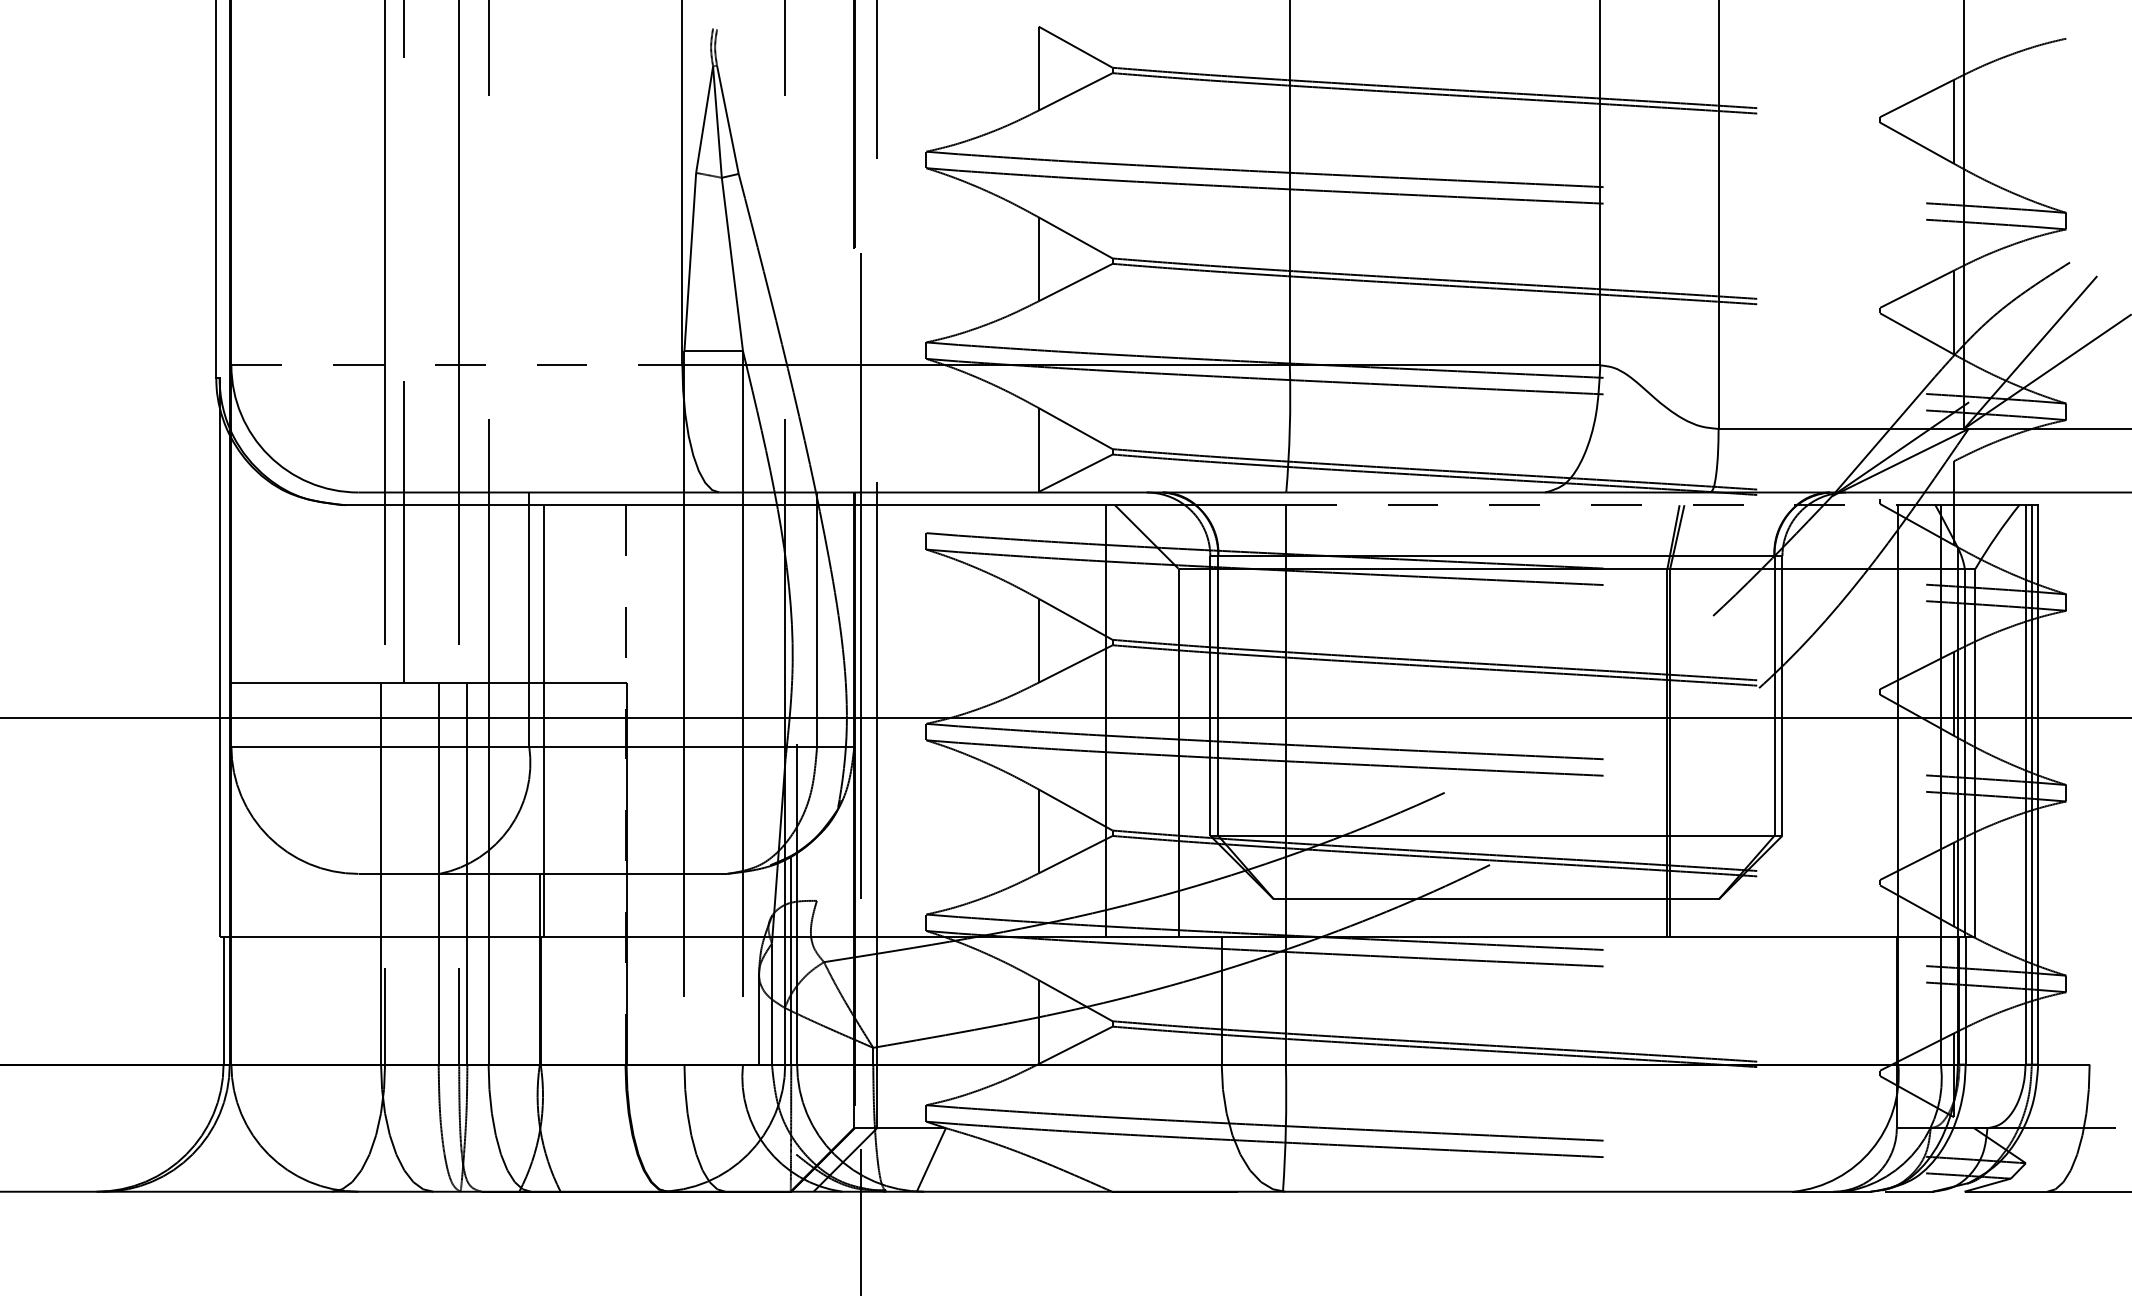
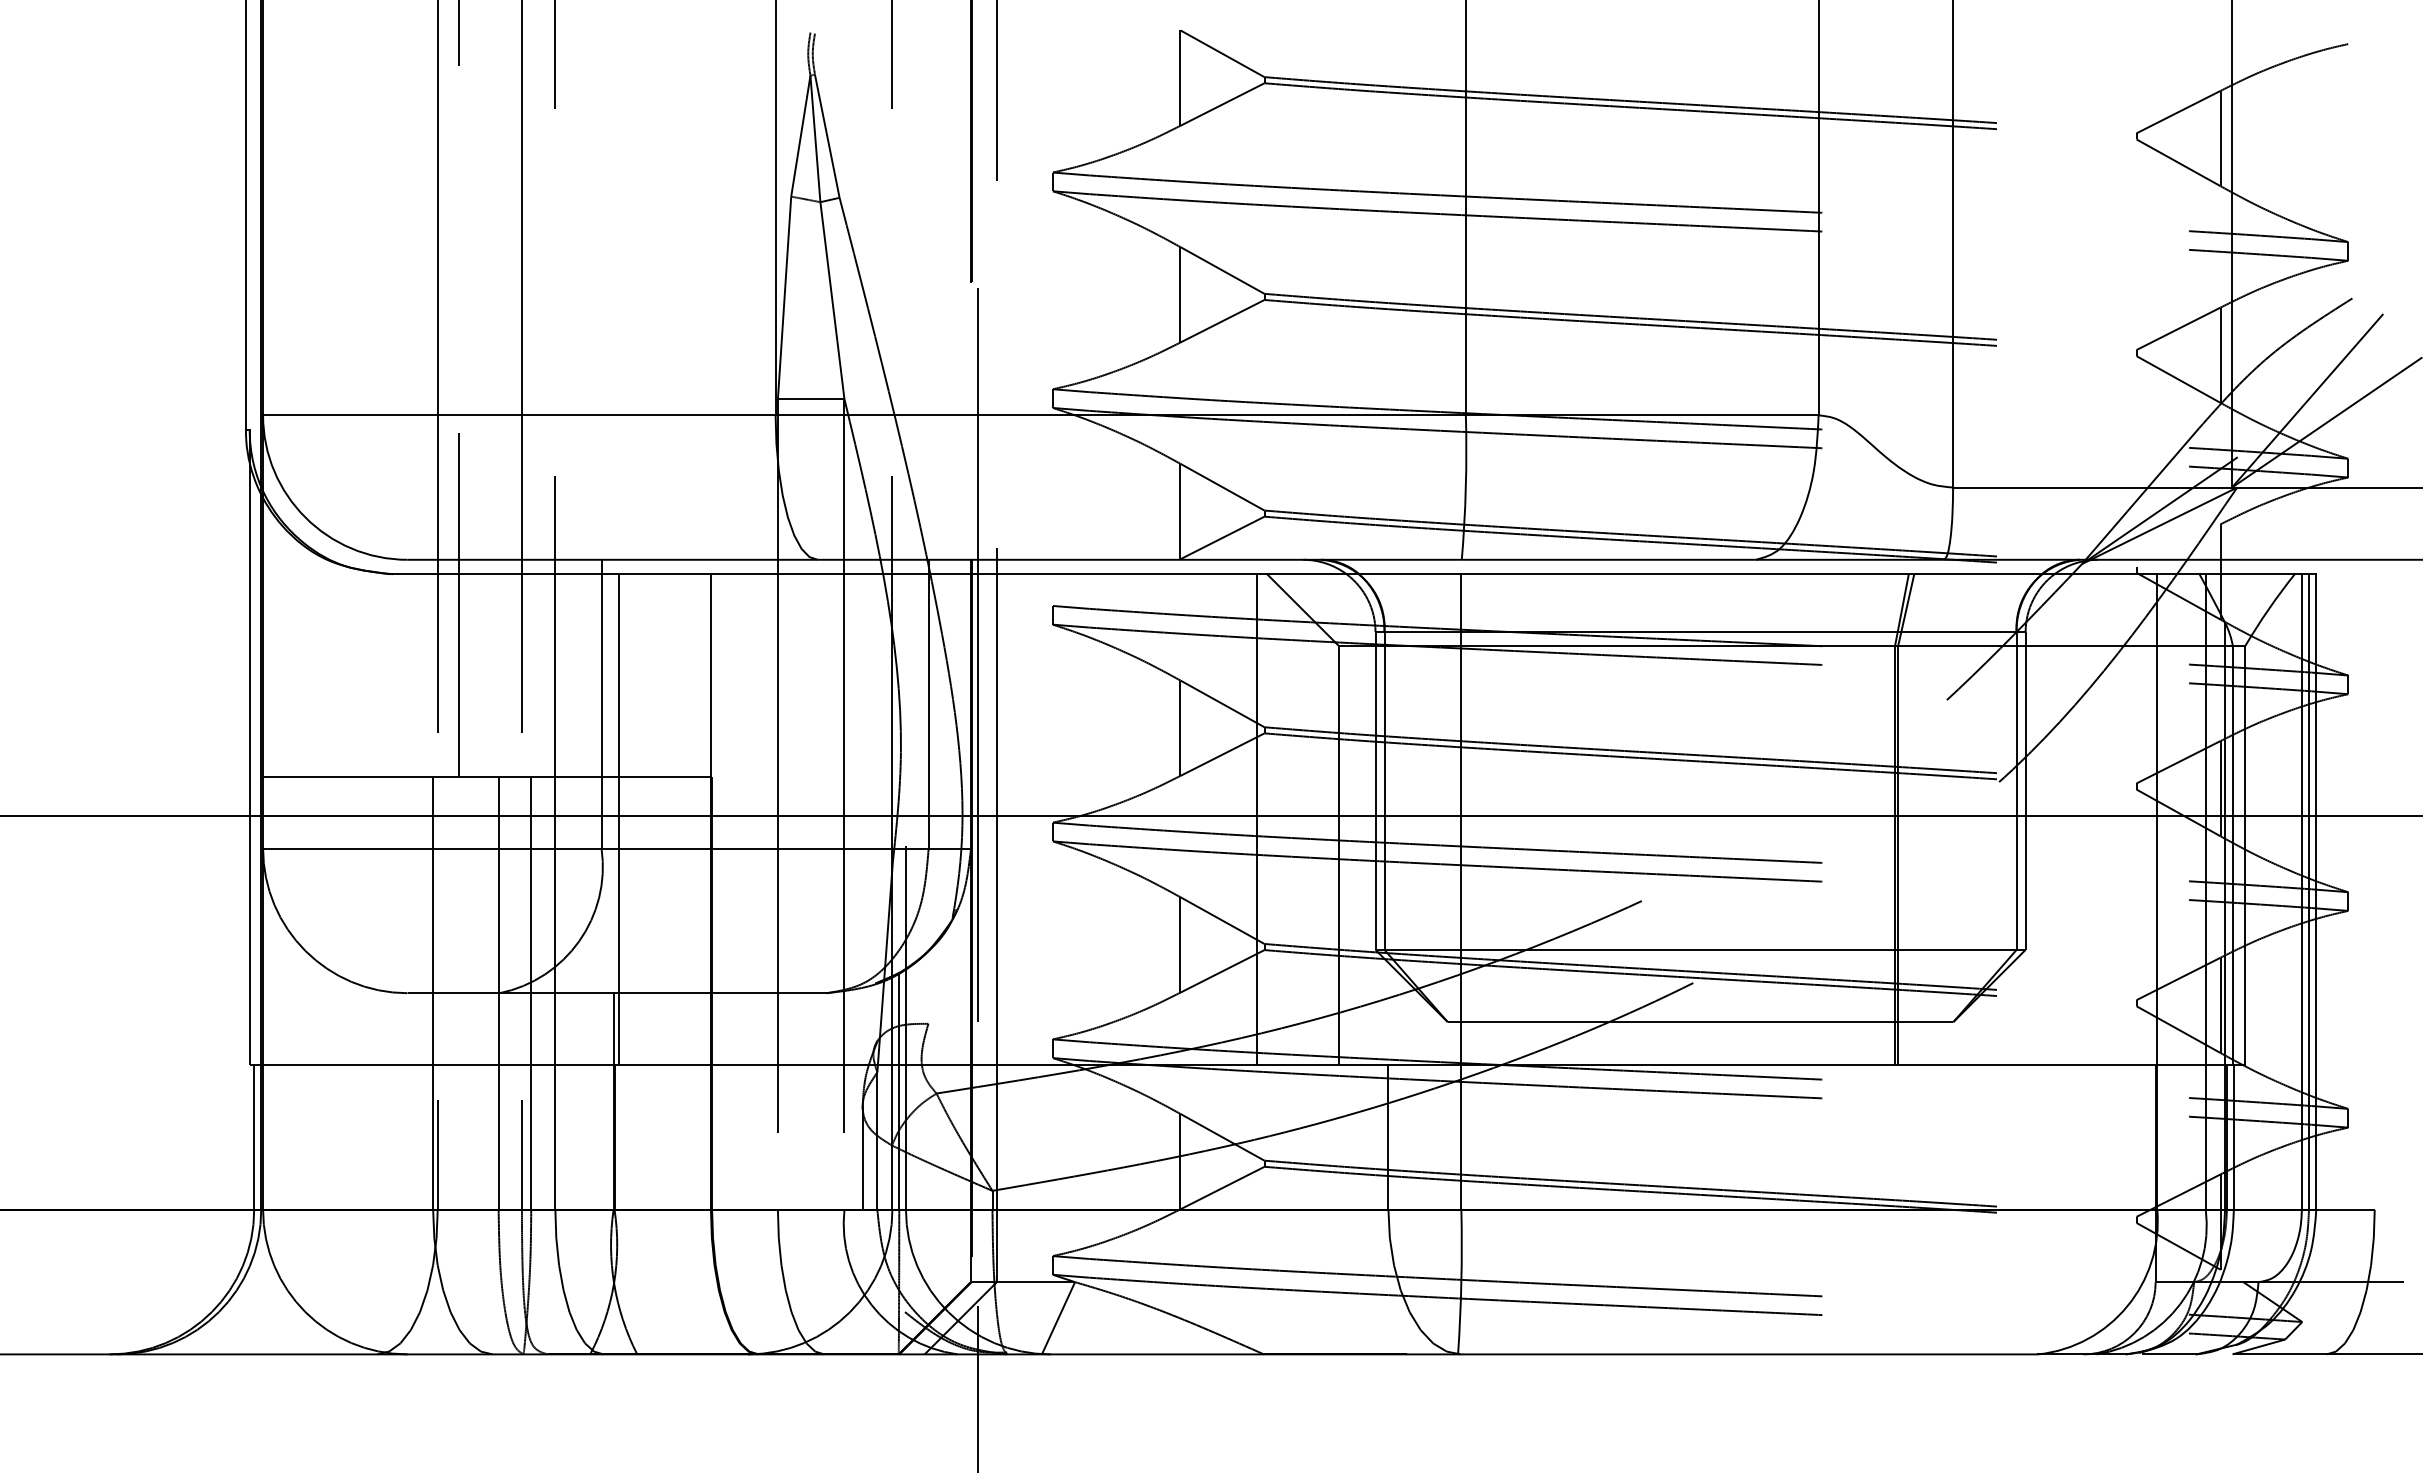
line: (457, 365) -> (519, 415), dashed -> solid
line: (1592, 505) -> (1809, 574), dashed -> solid
line: (625, 785) -> (710, 892), dashed -> solid

